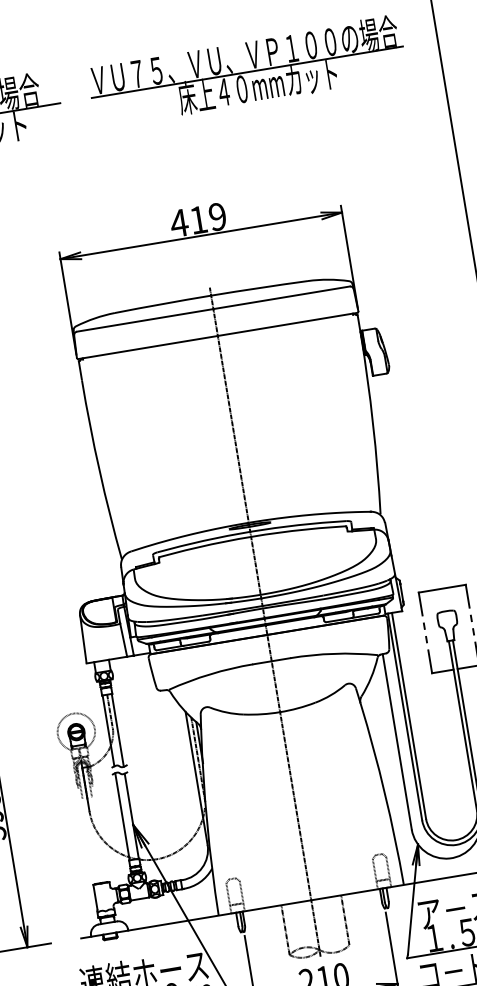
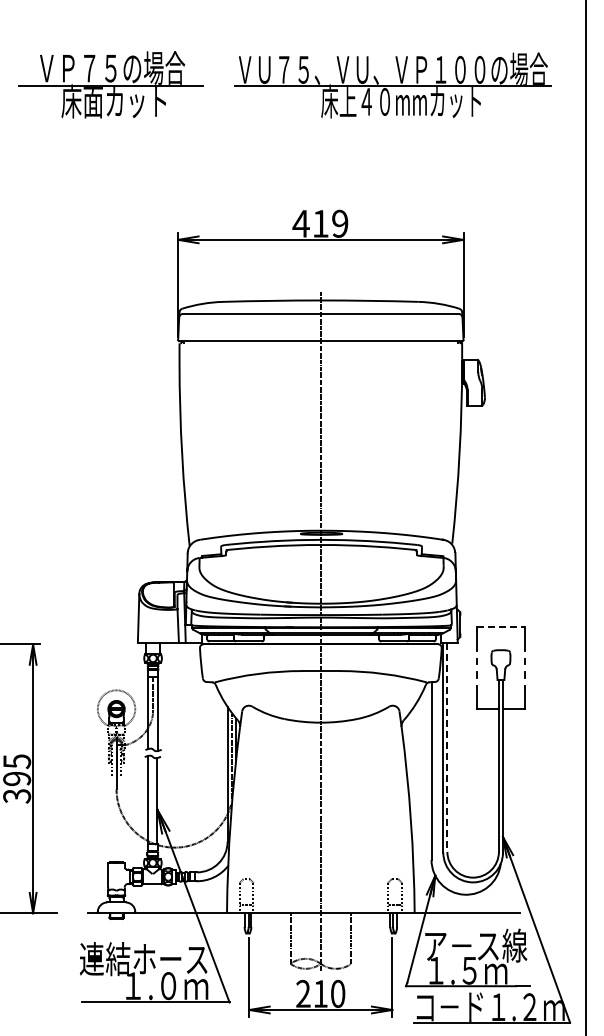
line: (441, 588) -> (500, 627), solid -> dashed
line: (409, 715) -> (447, 747), solid -> dashed

